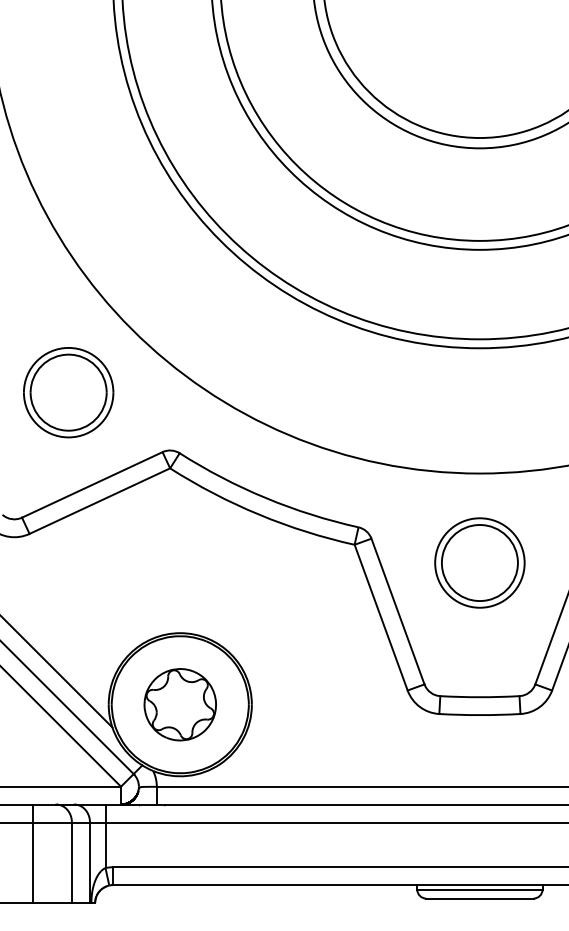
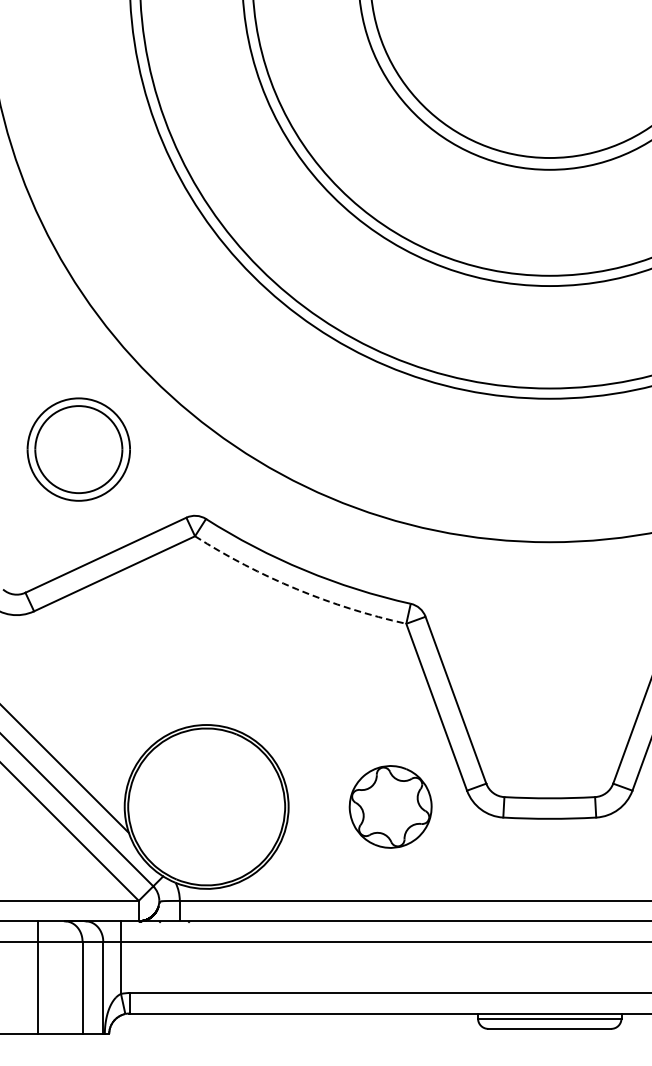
arc: (258, 514) -> (296, 589), solid -> dashed
part: (479, 562) -> (549, 644), removed
part: (180, 704) -> (390, 806), moved

